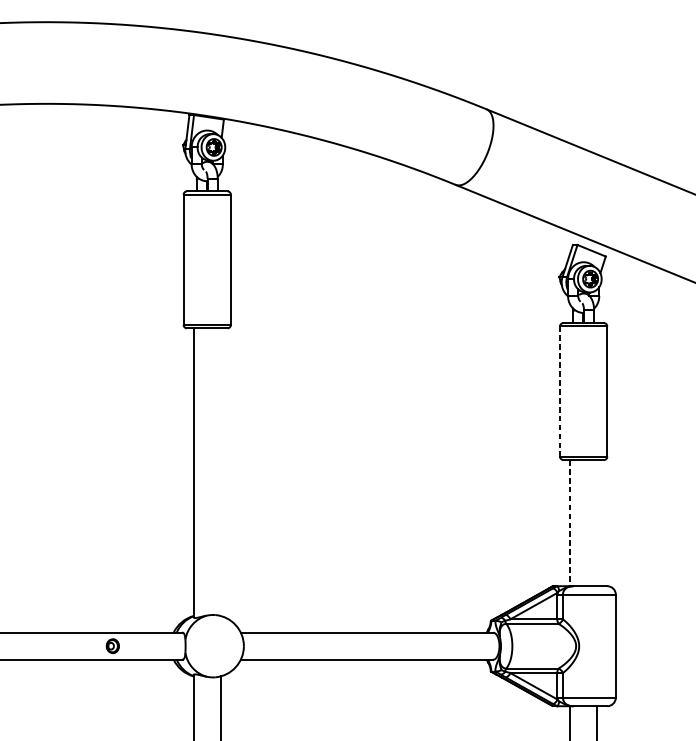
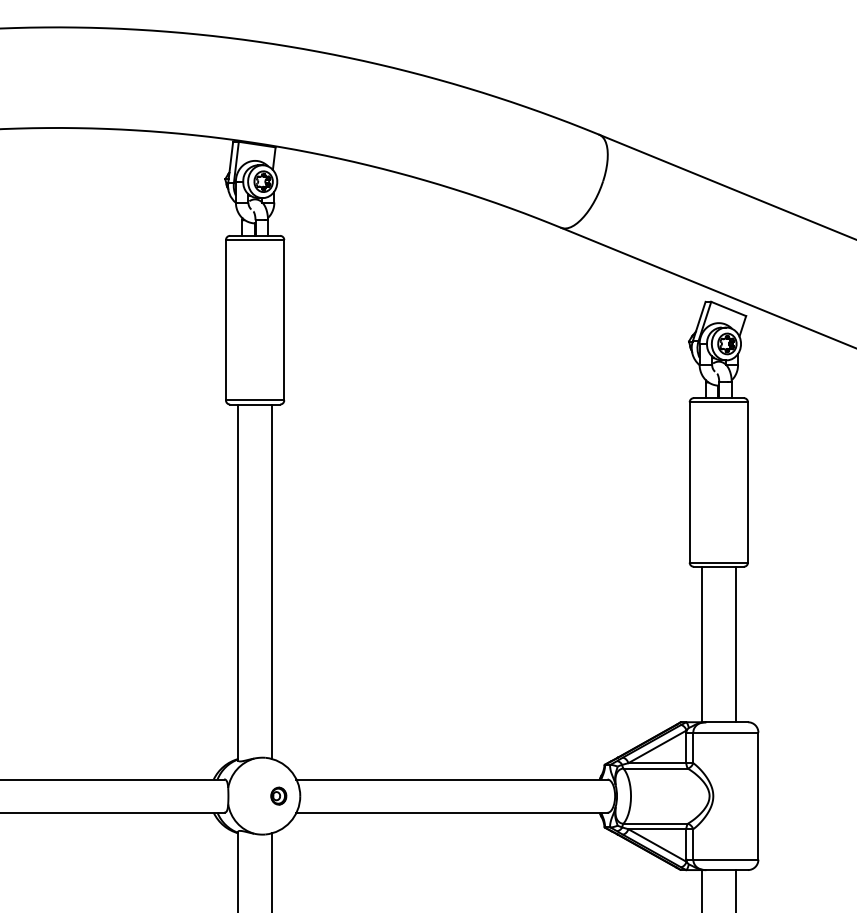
line: (559, 391) -> (689, 482), dashed -> solid
line: (220, 471) -> (271, 581), added
line: (570, 523) -> (702, 644), dashed -> solid
line: (597, 523) -> (735, 644), added
part: (112, 645) -> (278, 795), moved

